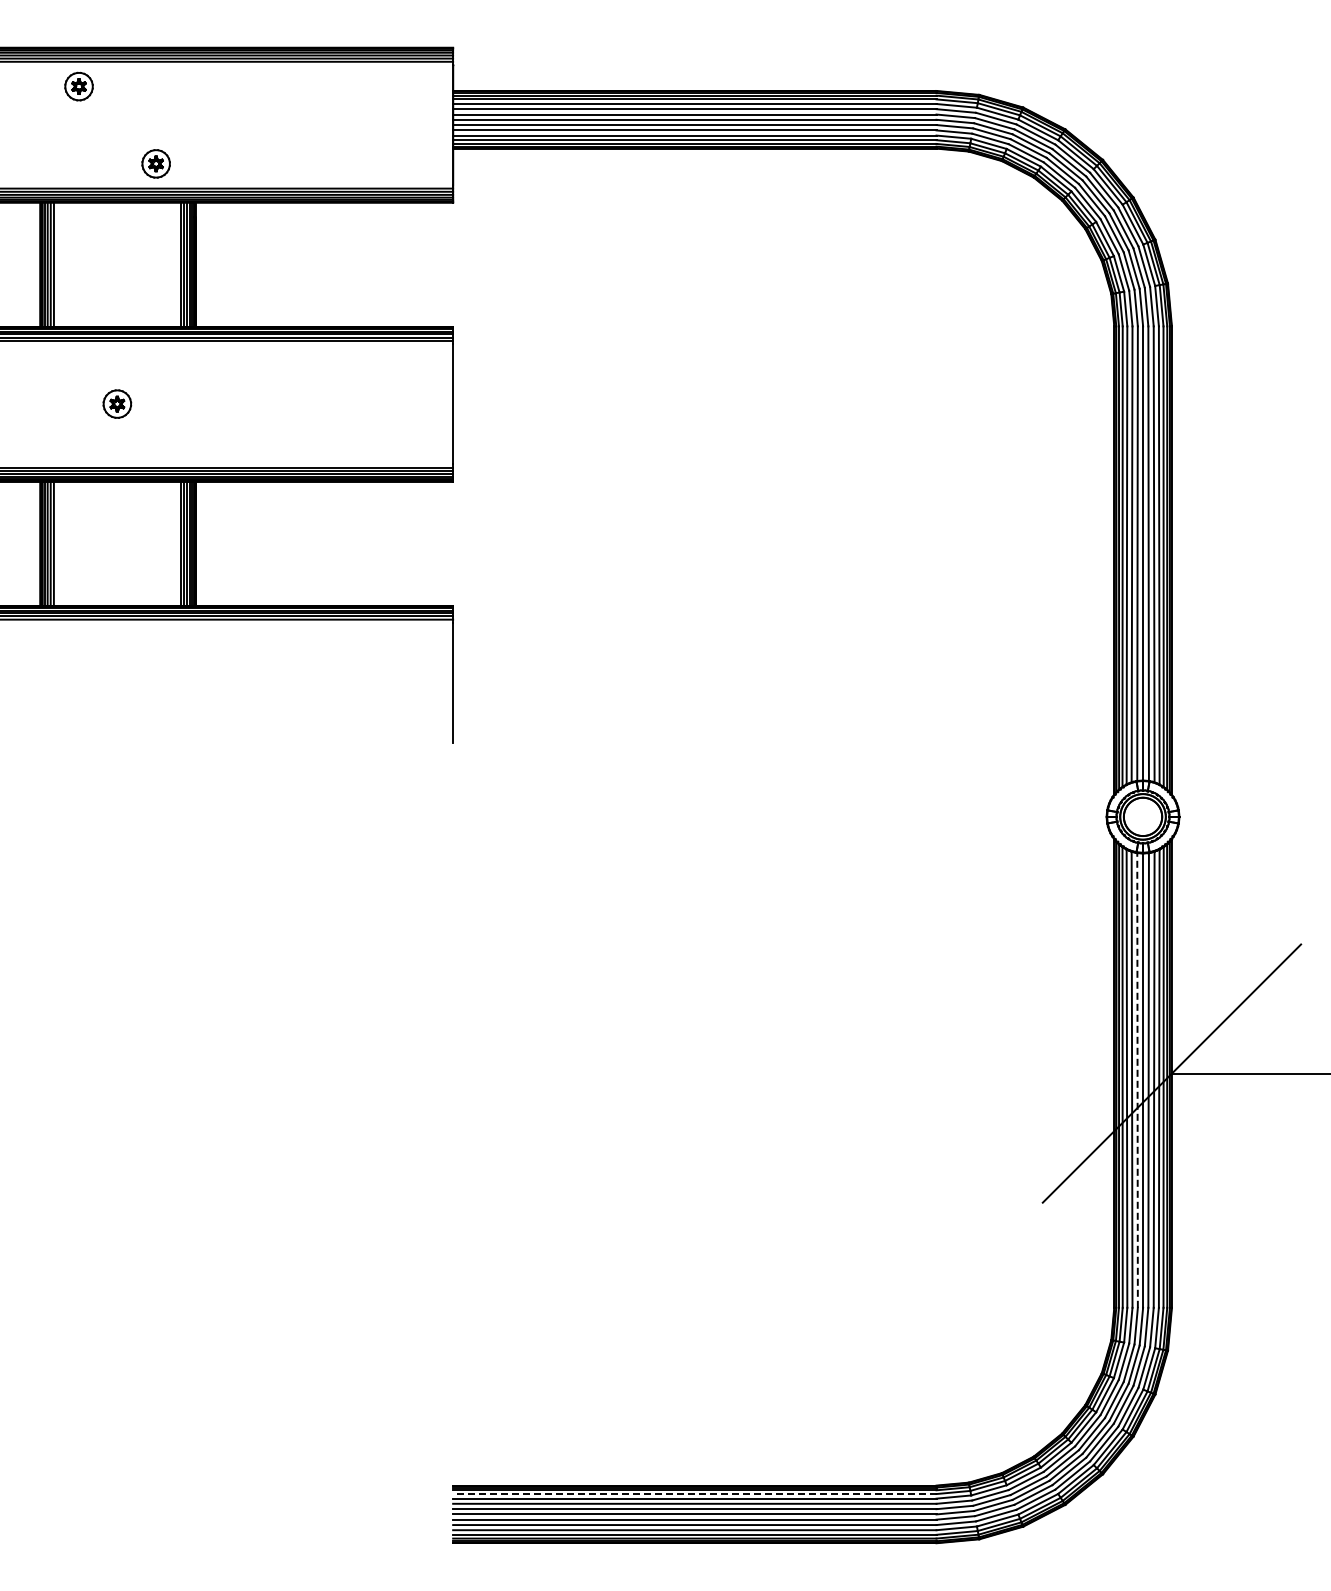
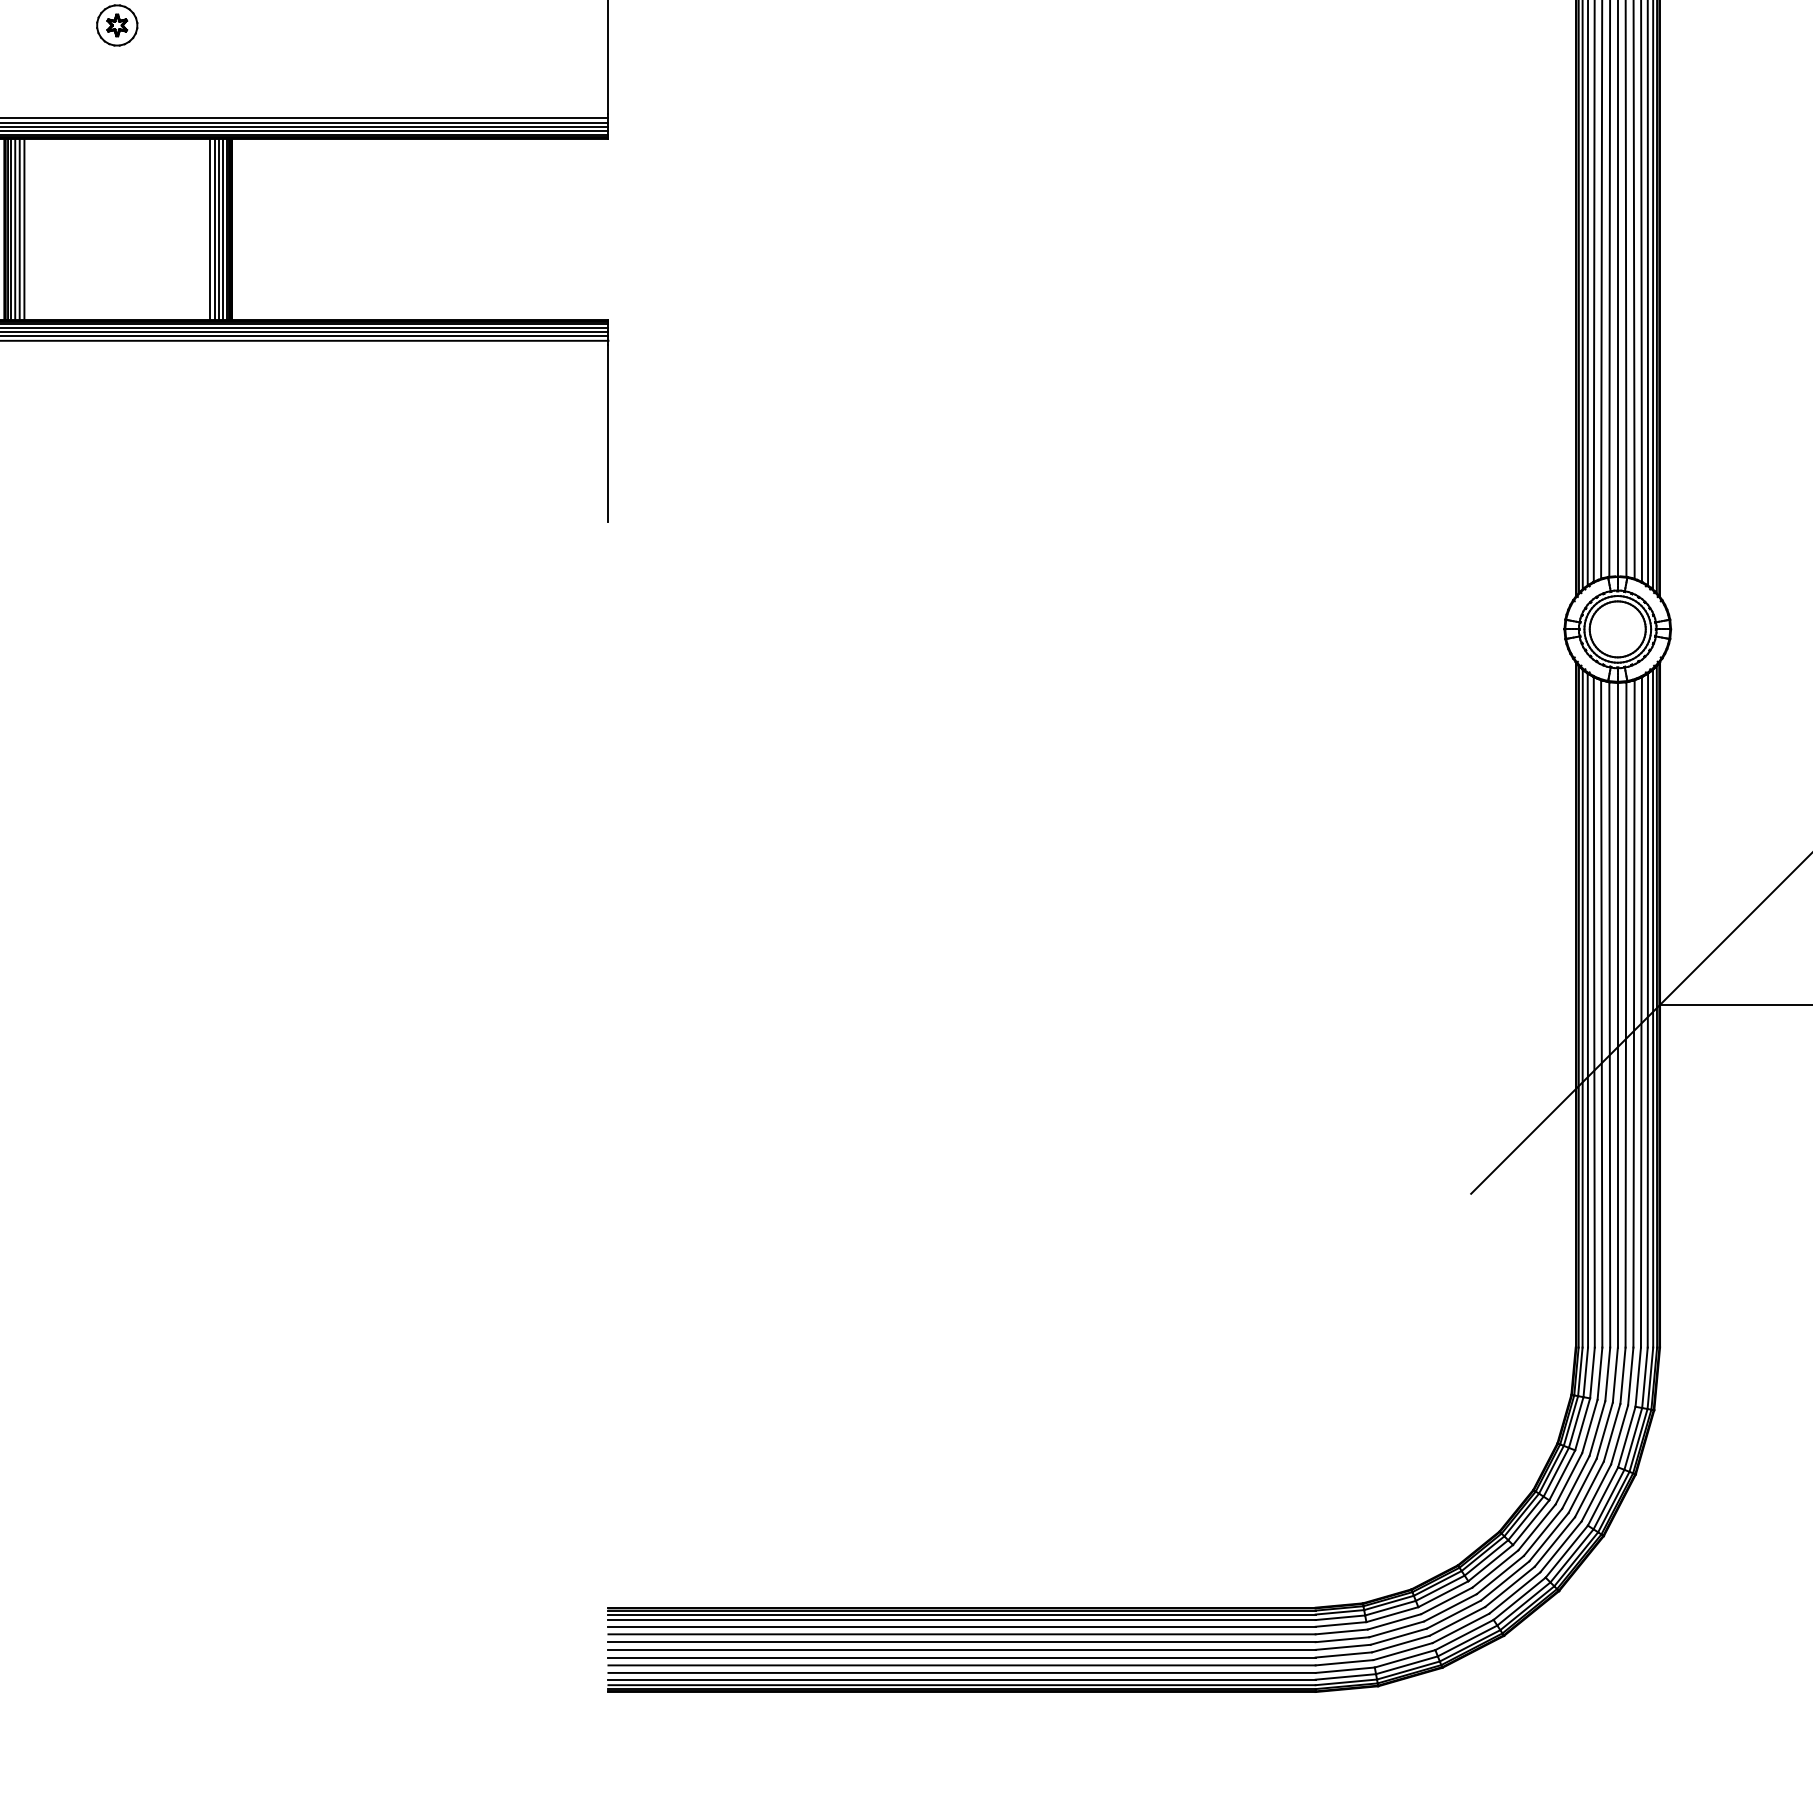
line: (1137, 1079) -> (1609, 1013), dashed -> solid
line: (694, 1494) -> (961, 1620), dashed -> solid

